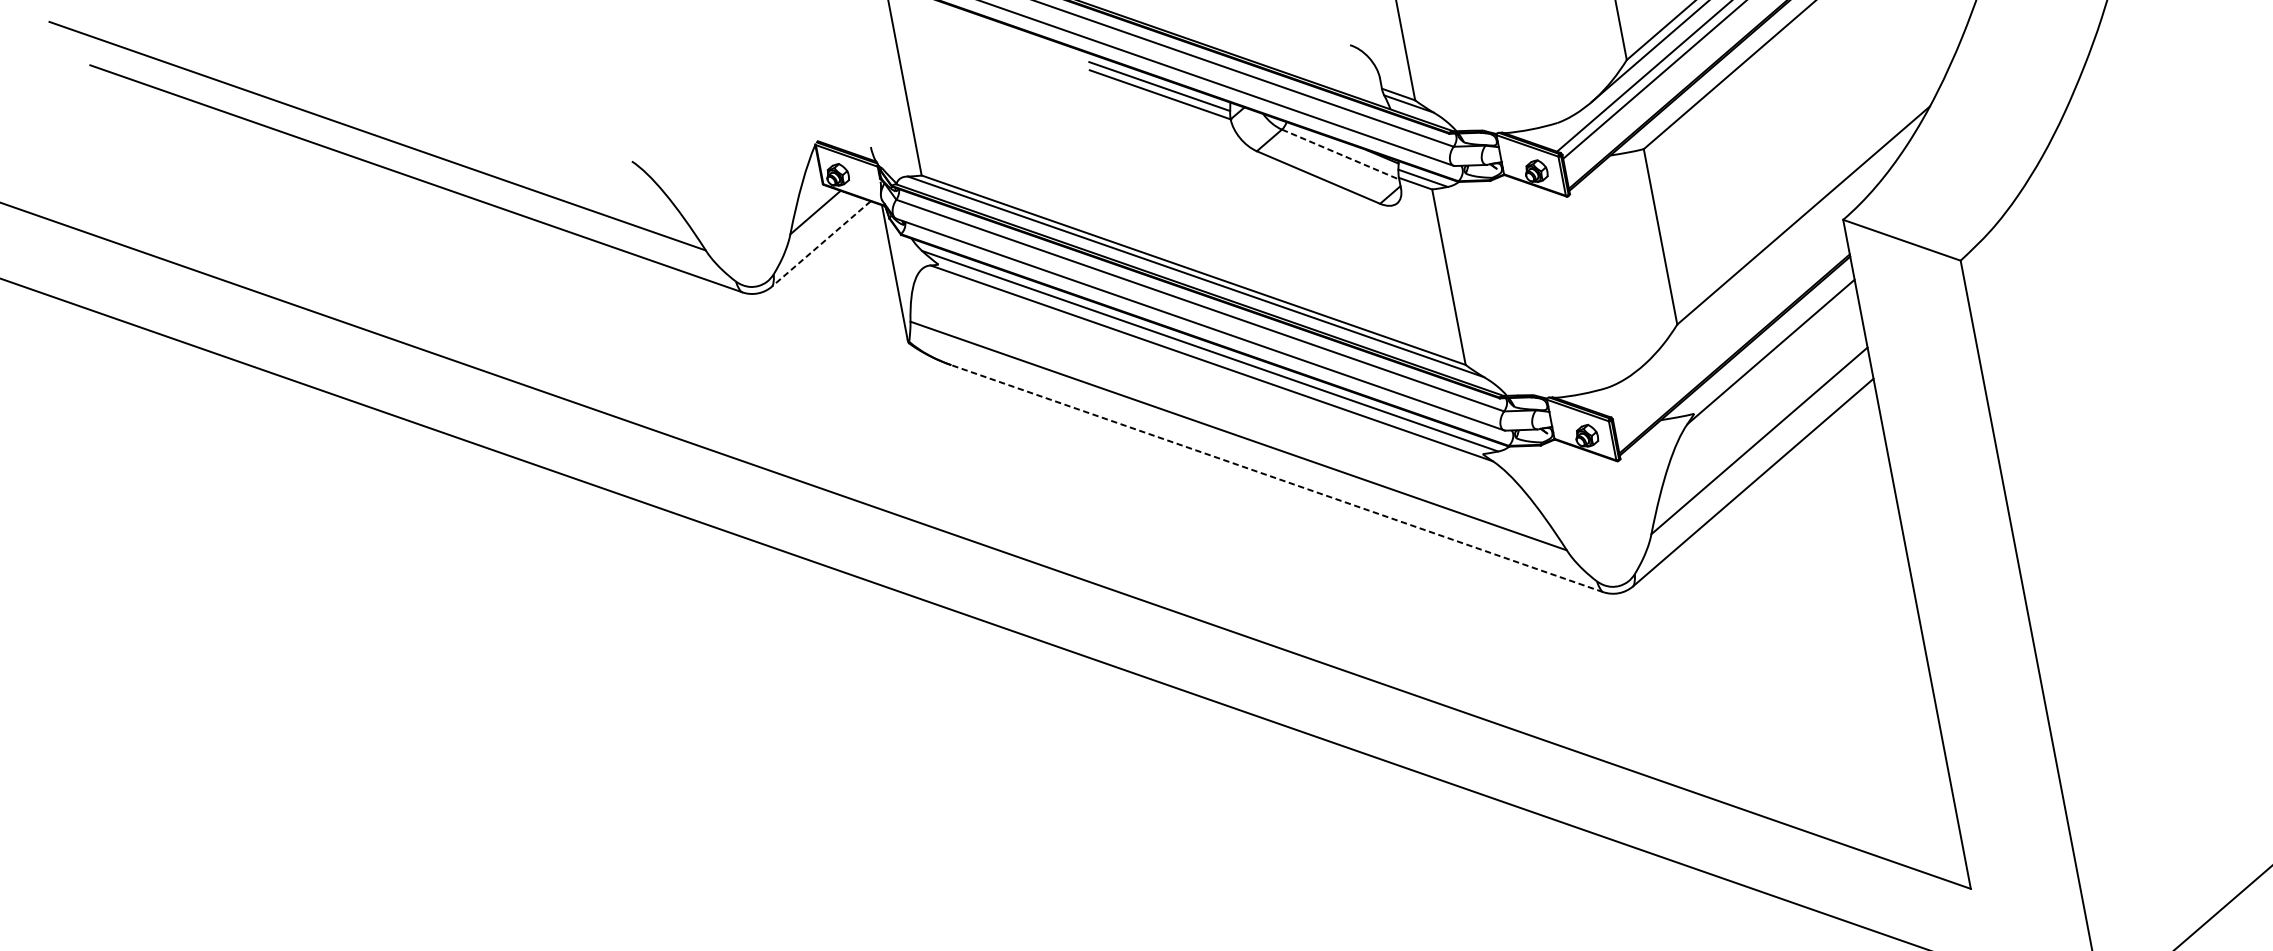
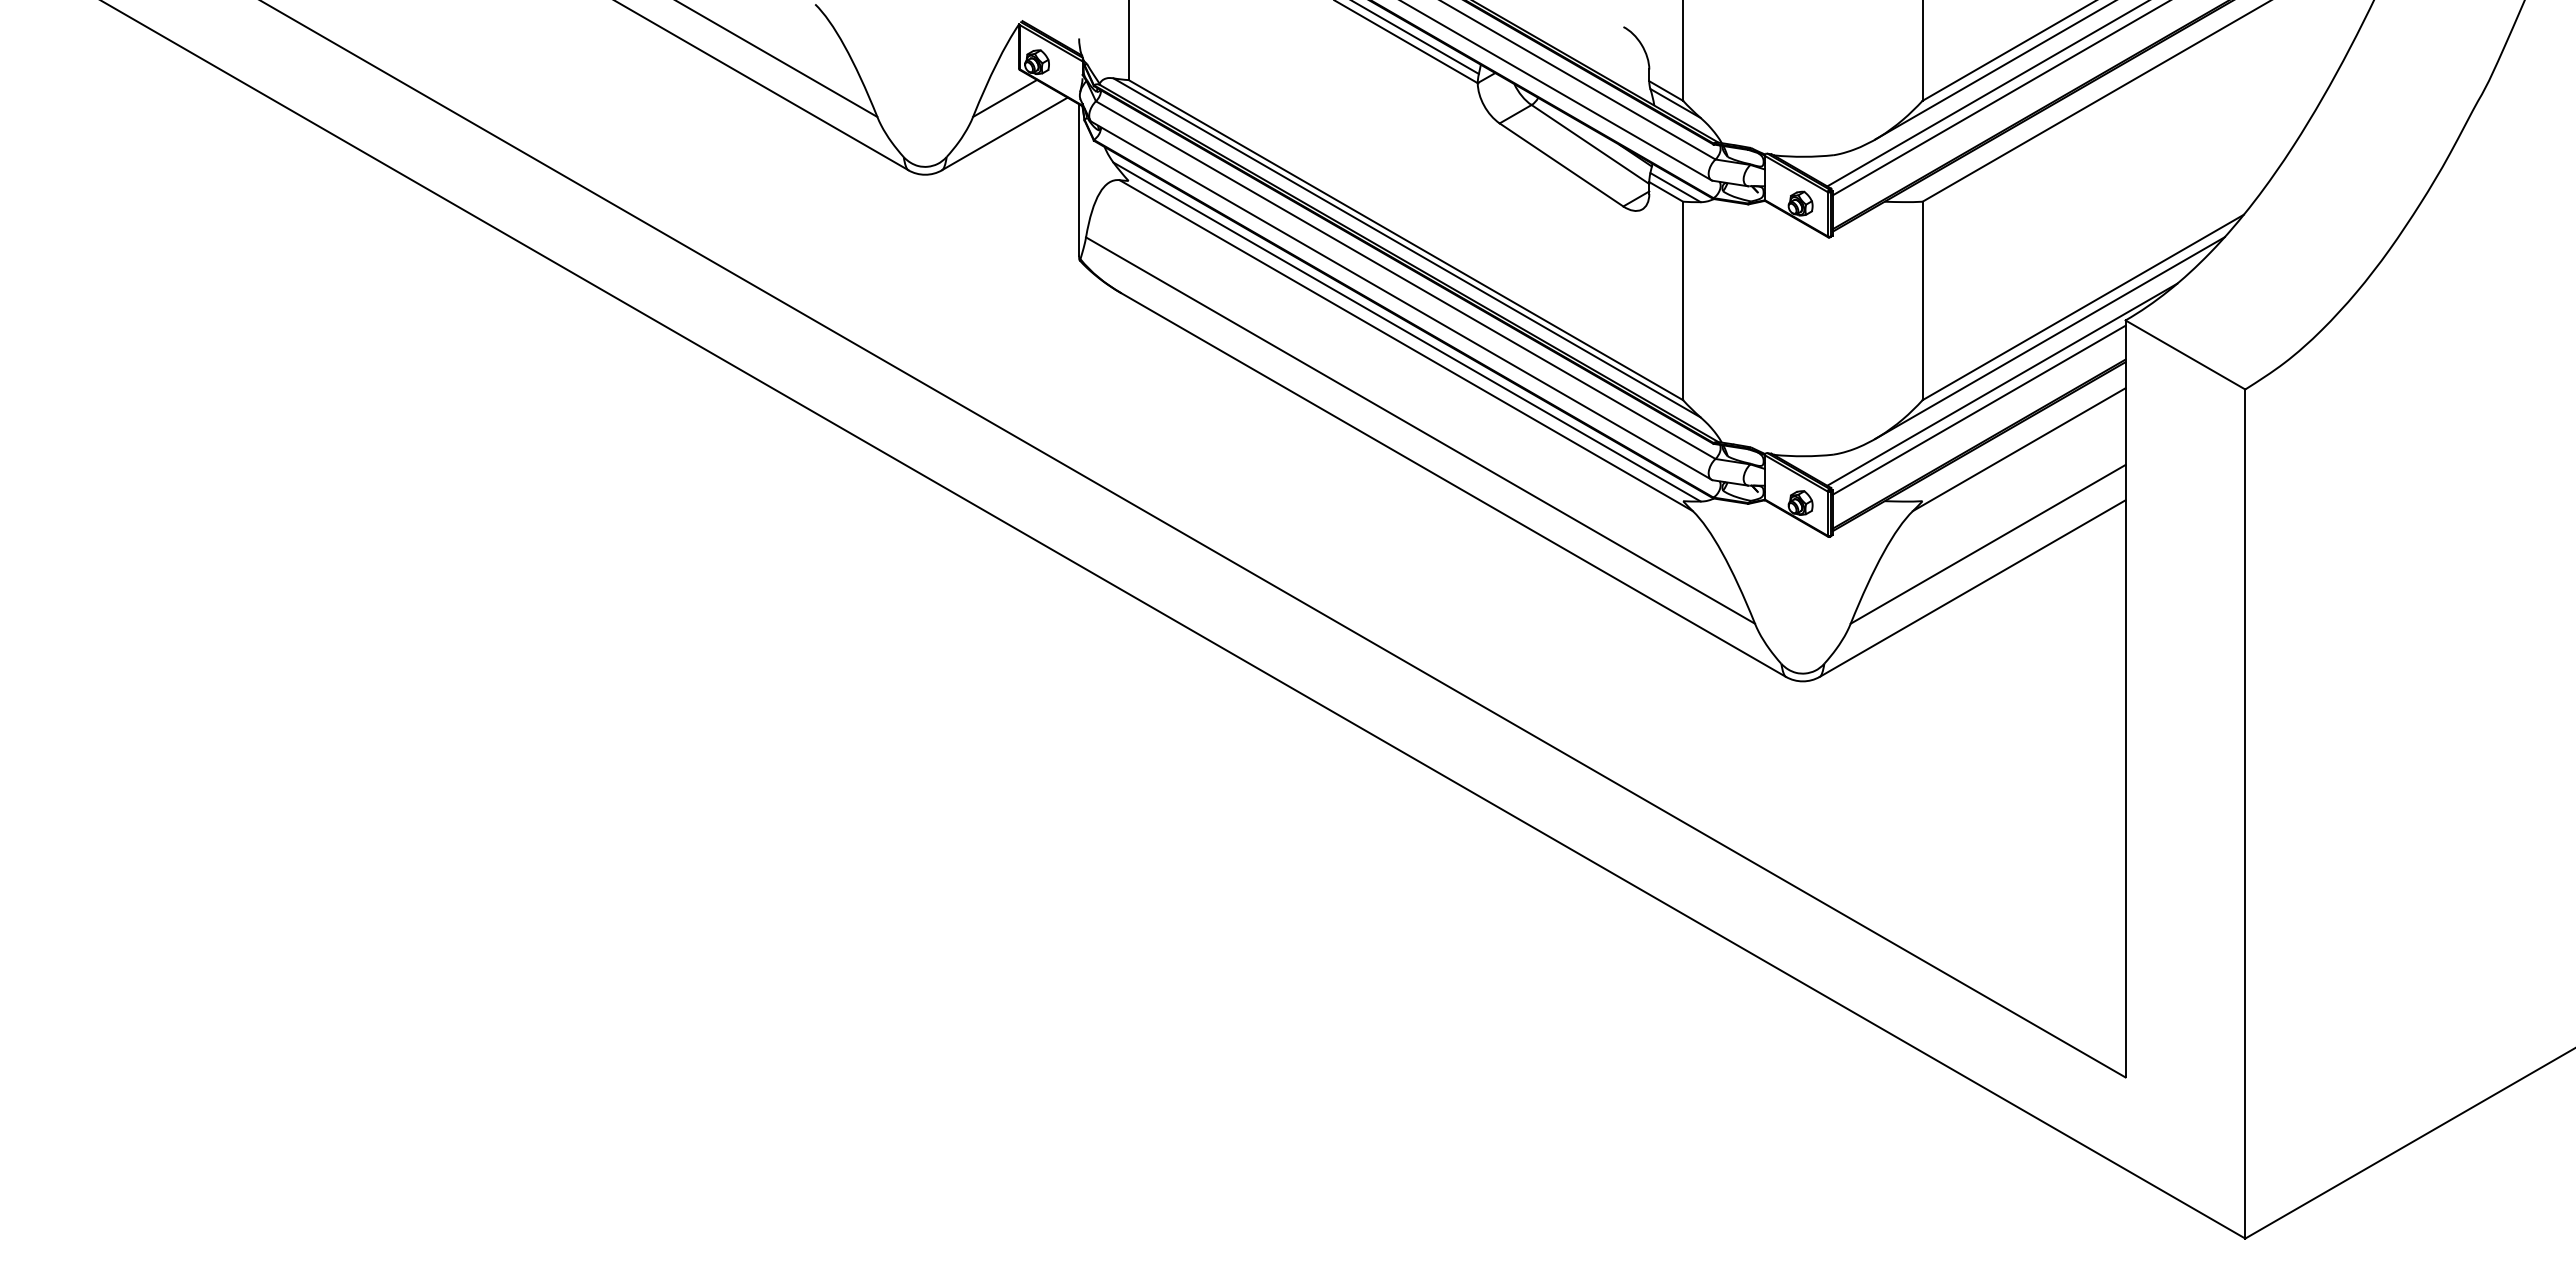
line: (1340, 154) -> (1590, 144), dashed -> solid
line: (821, 244) -> (1004, 134), dashed -> solid
line: (1779, 248) -> (2049, 338), added
line: (1745, 297) -> (2002, 384), added
line: (1728, 323) -> (1978, 409), added
line: (1277, 479) -> (1453, 485), dashed -> solid

